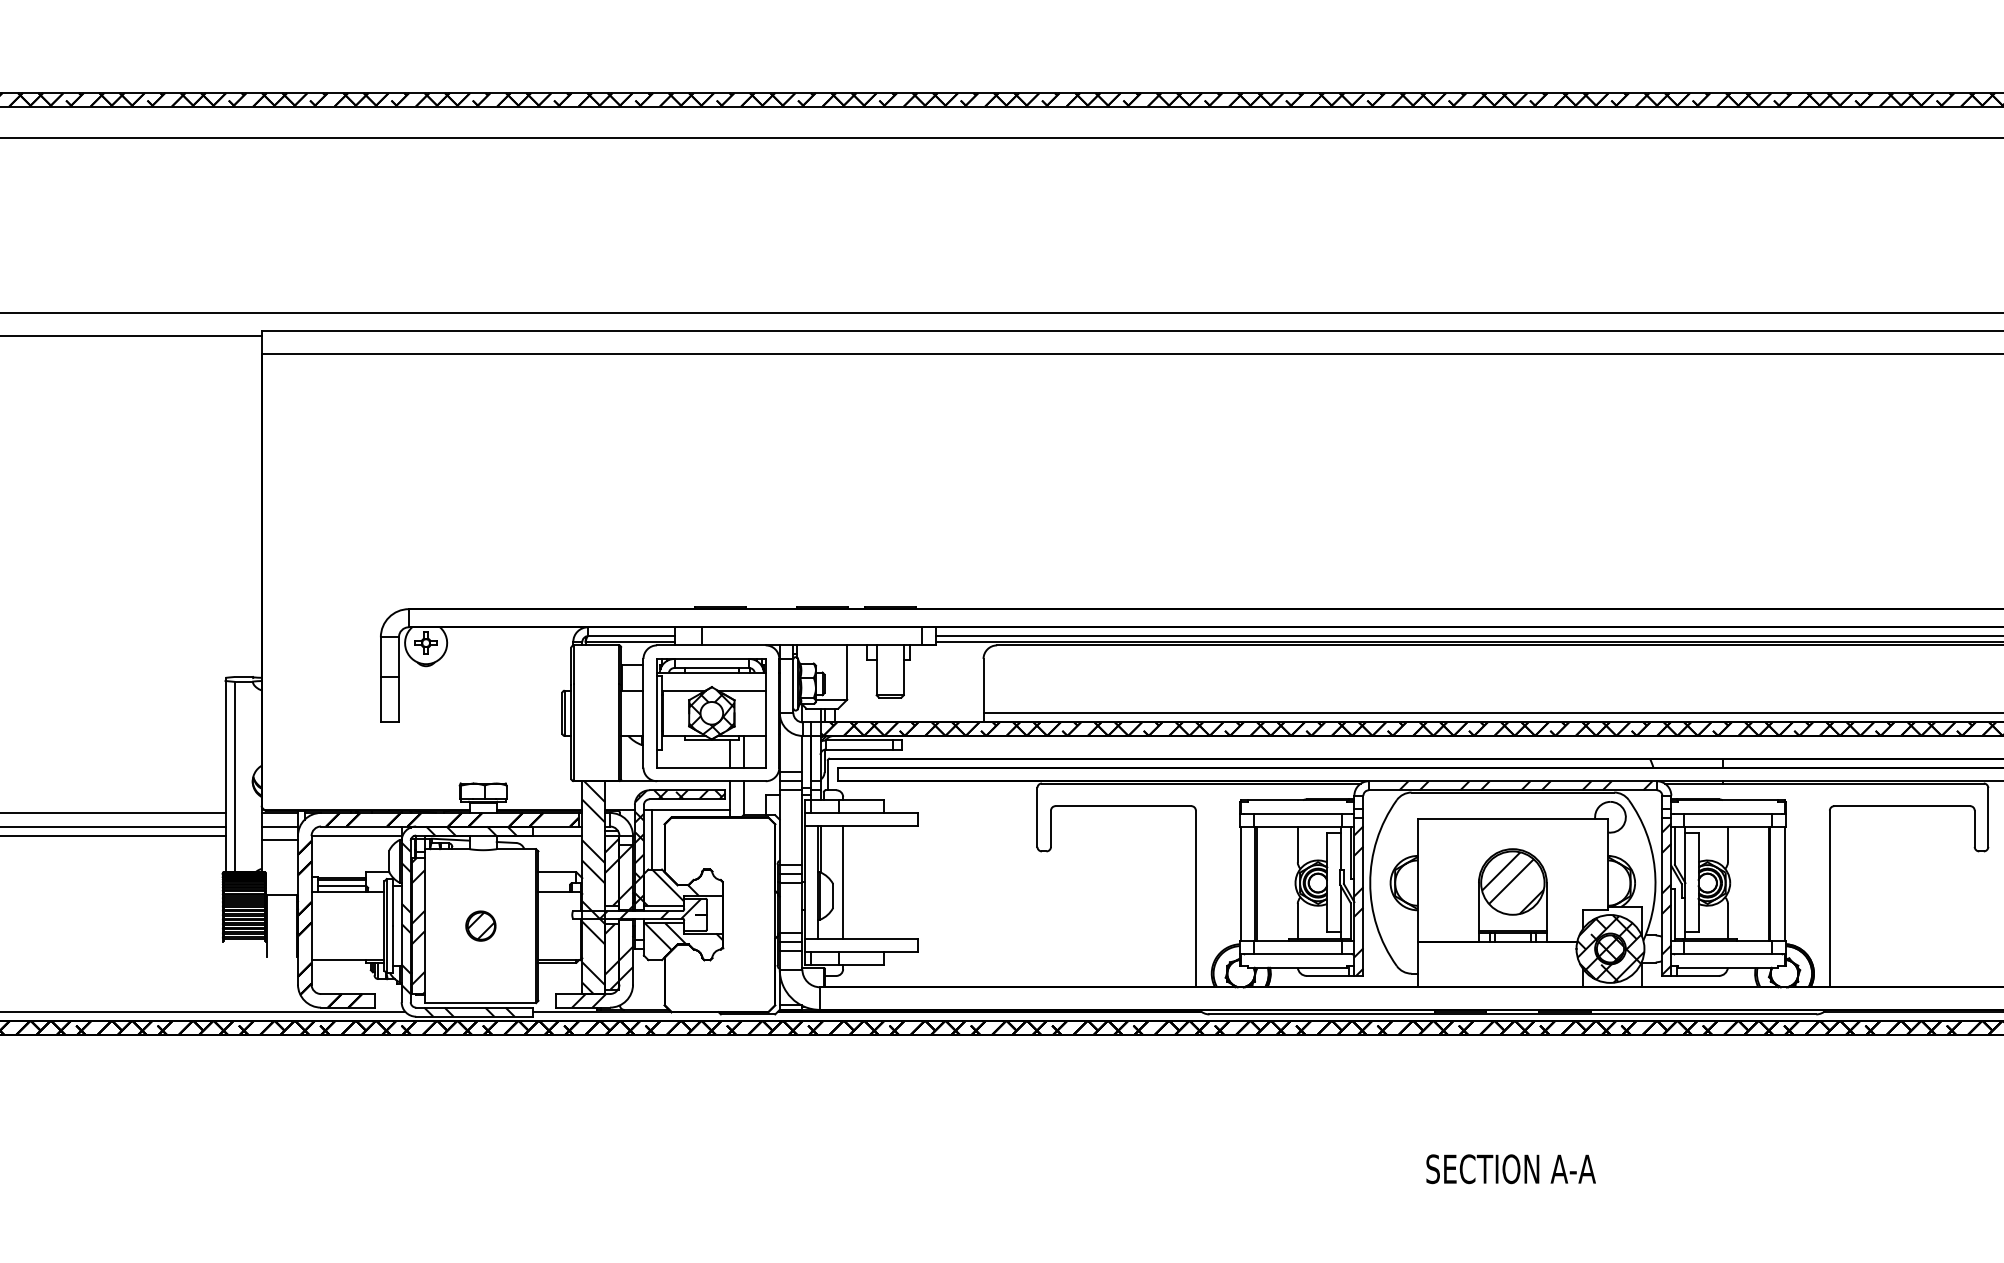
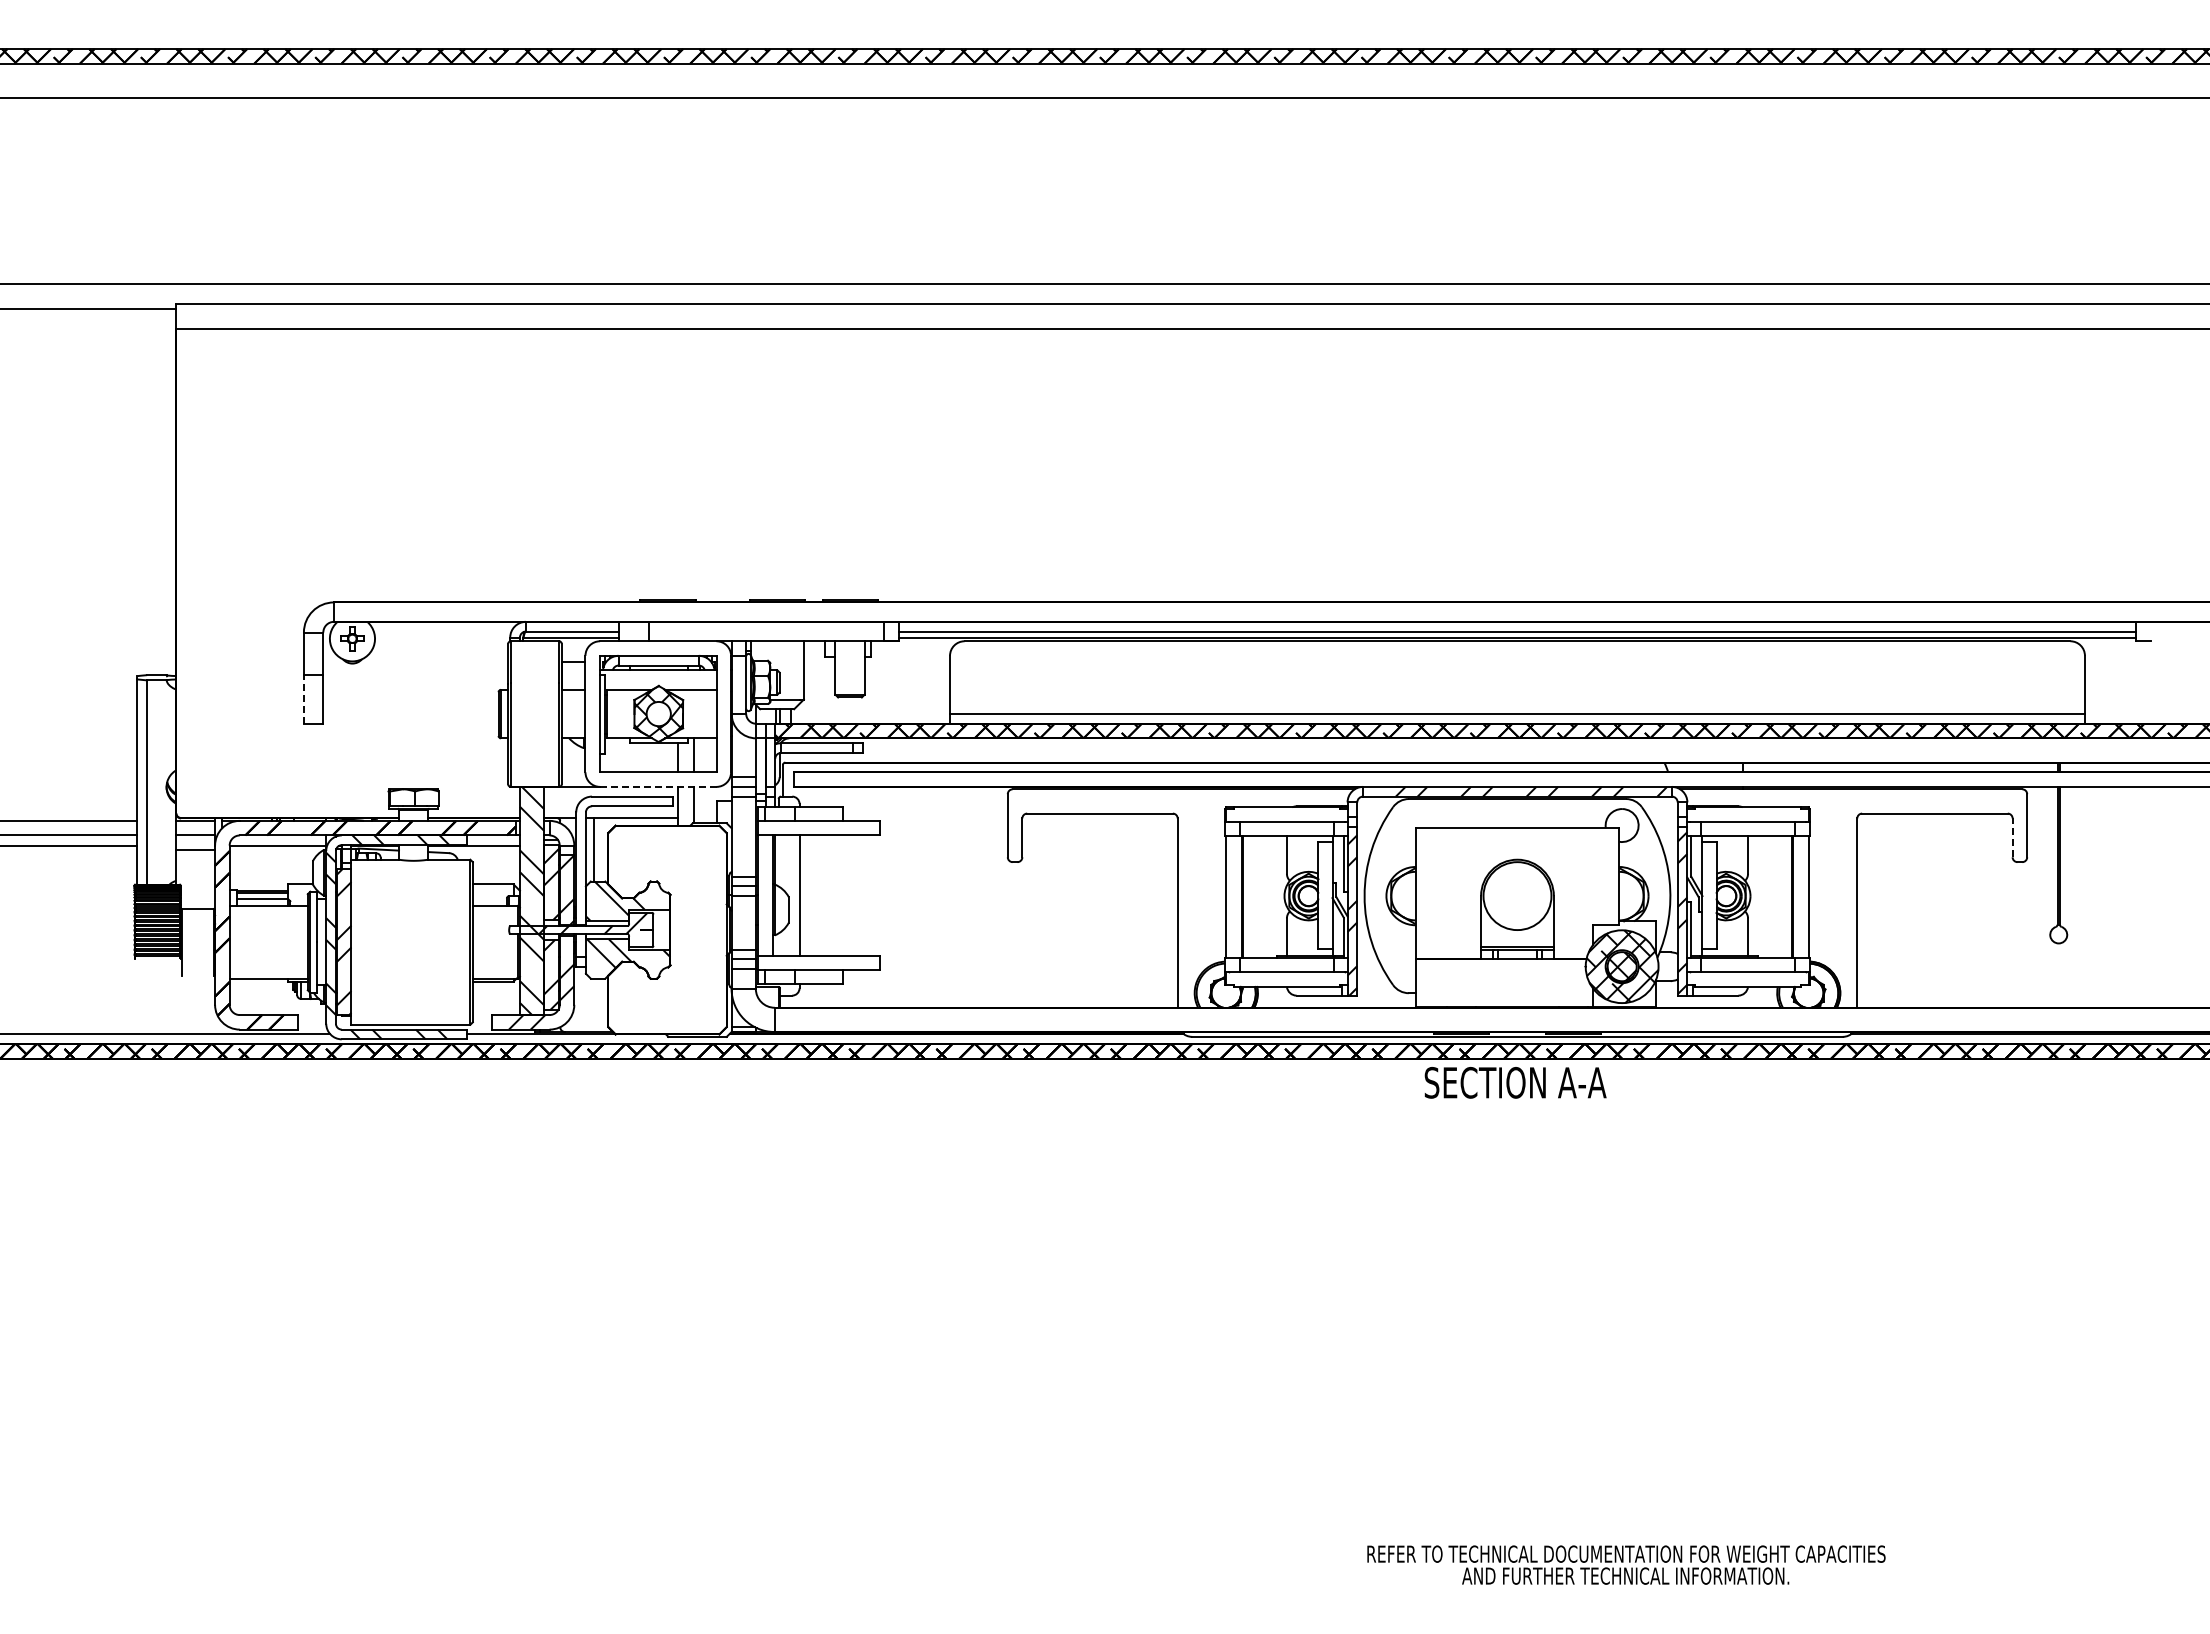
line: (380, 699) -> (303, 699), solid -> dashed
line: (710, 780) -> (657, 786), solid -> dashed
line: (1974, 828) -> (2012, 837), solid -> dashed
hatch: (679, 847) -> (624, 857), removed
hatch: (1512, 883) -> (1517, 896), removed
part: (480, 925) -> (410, 941), removed
text: (1511, 1168) -> (1515, 1082), moved

